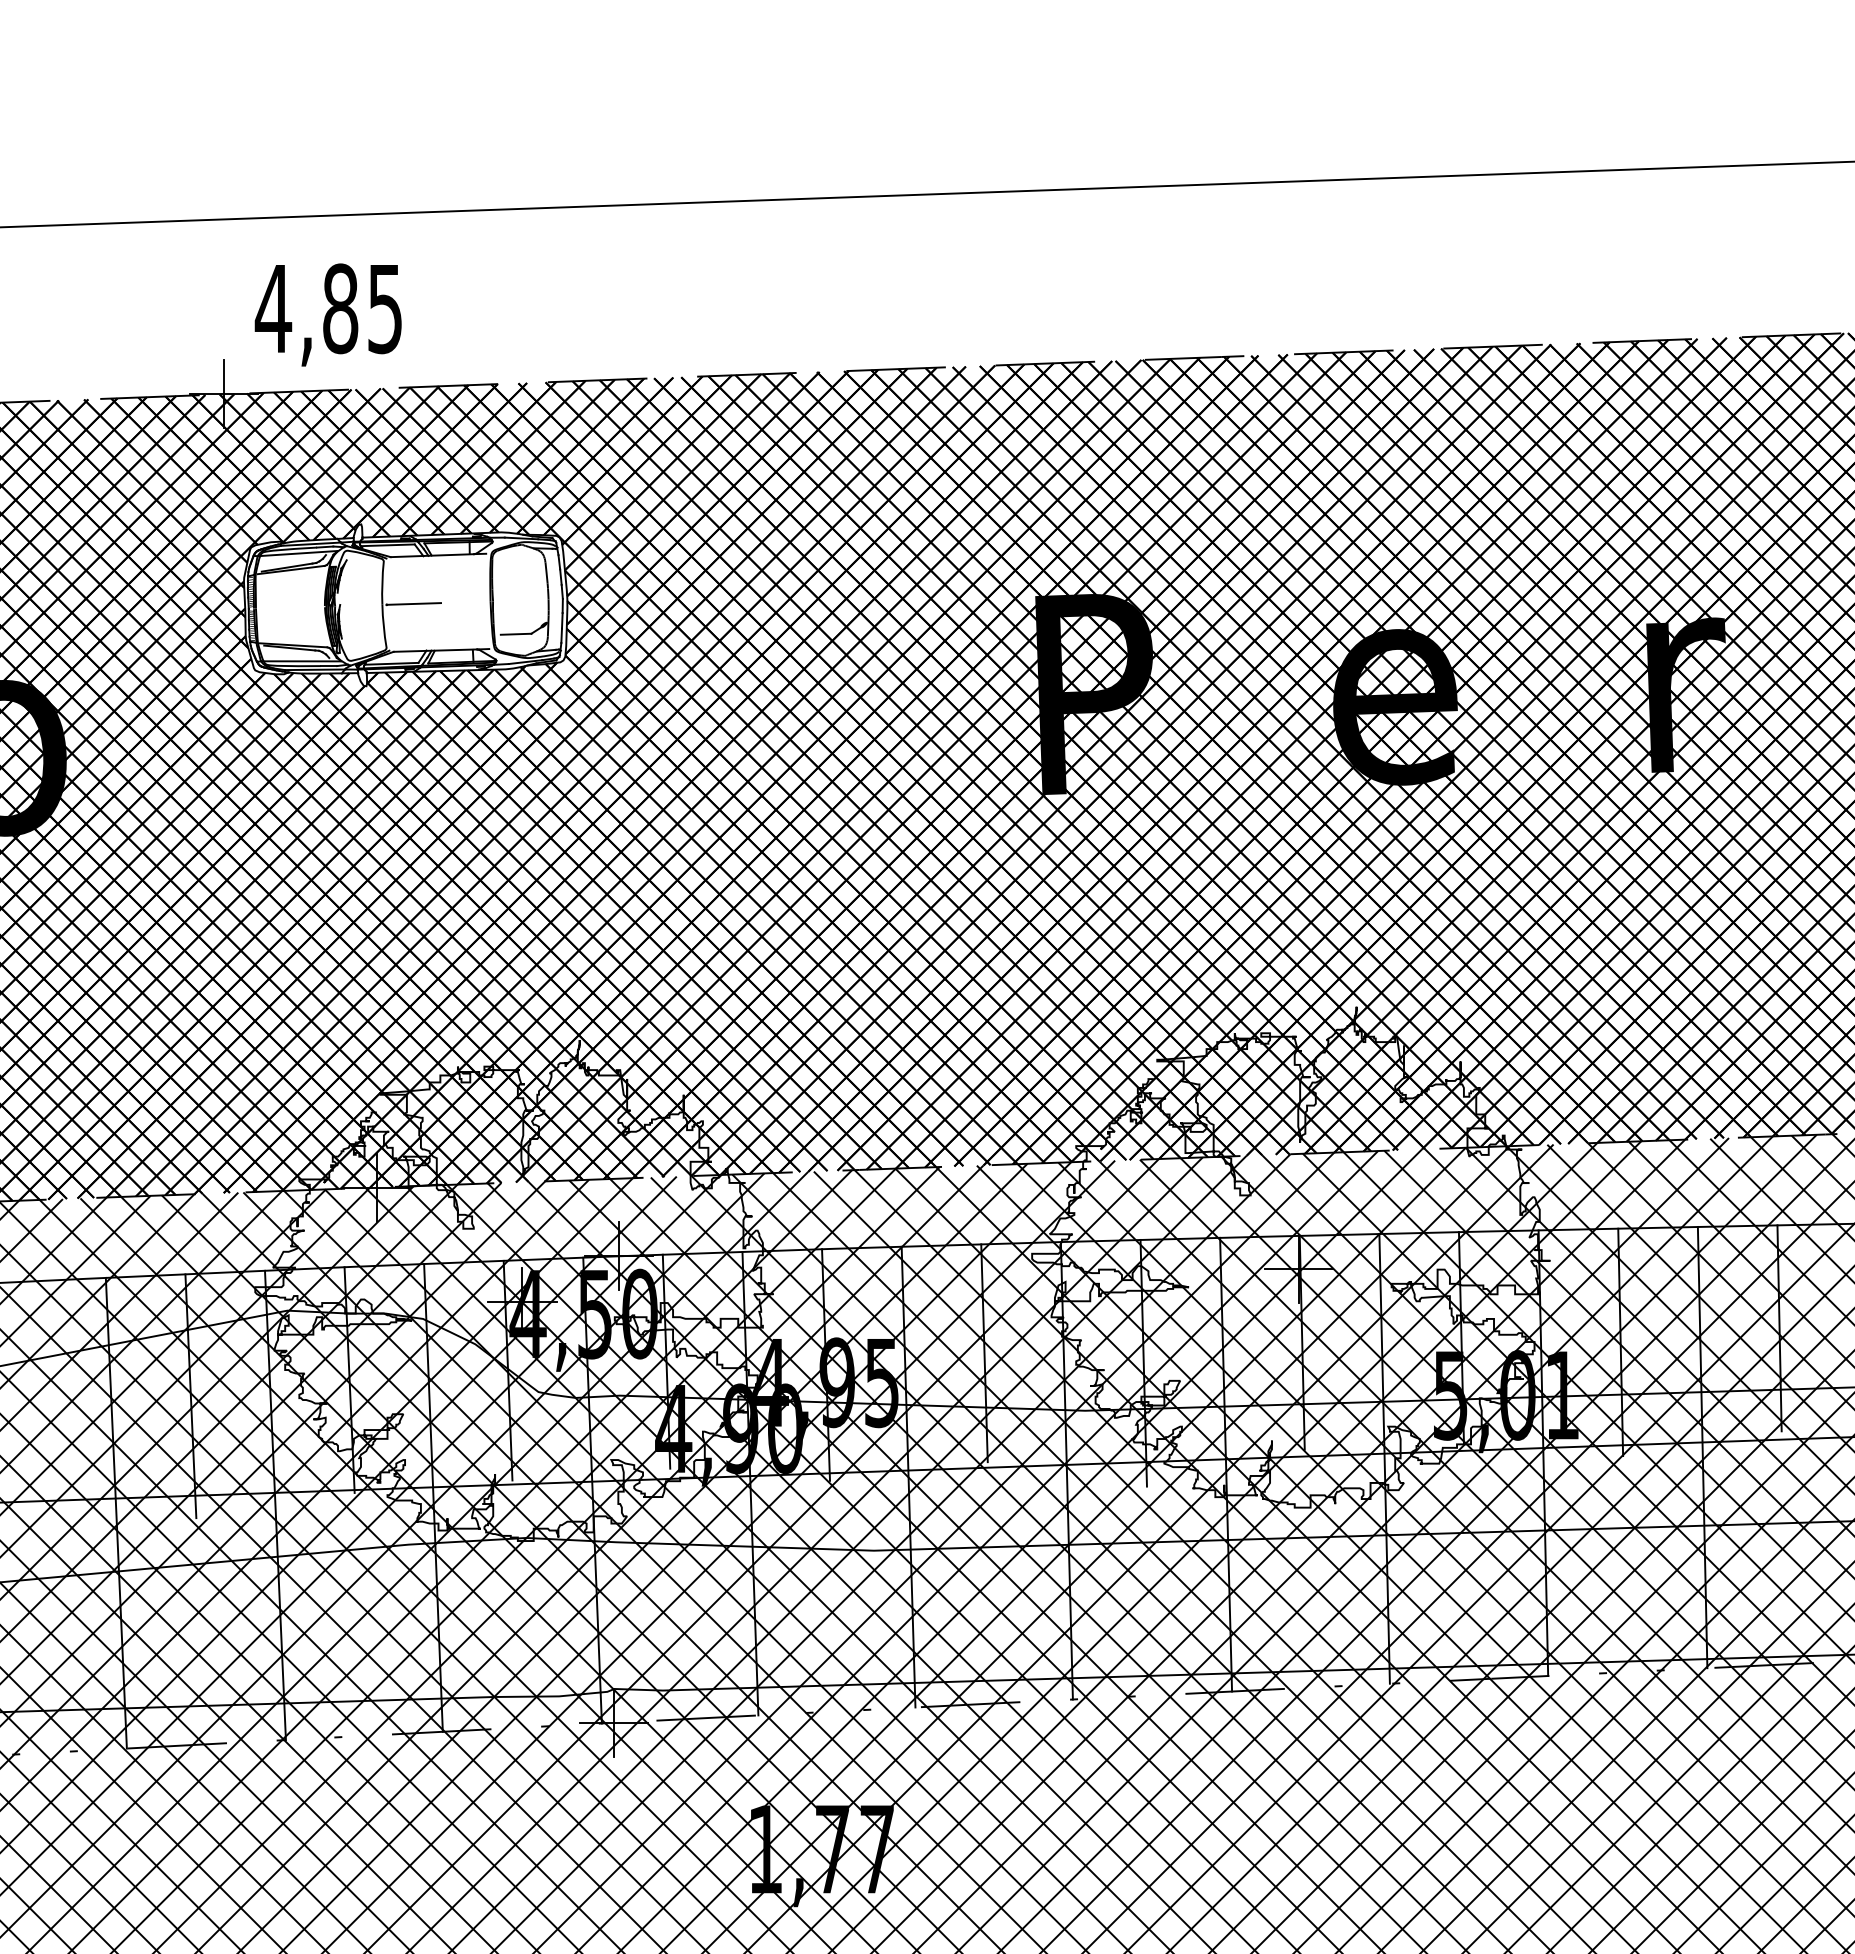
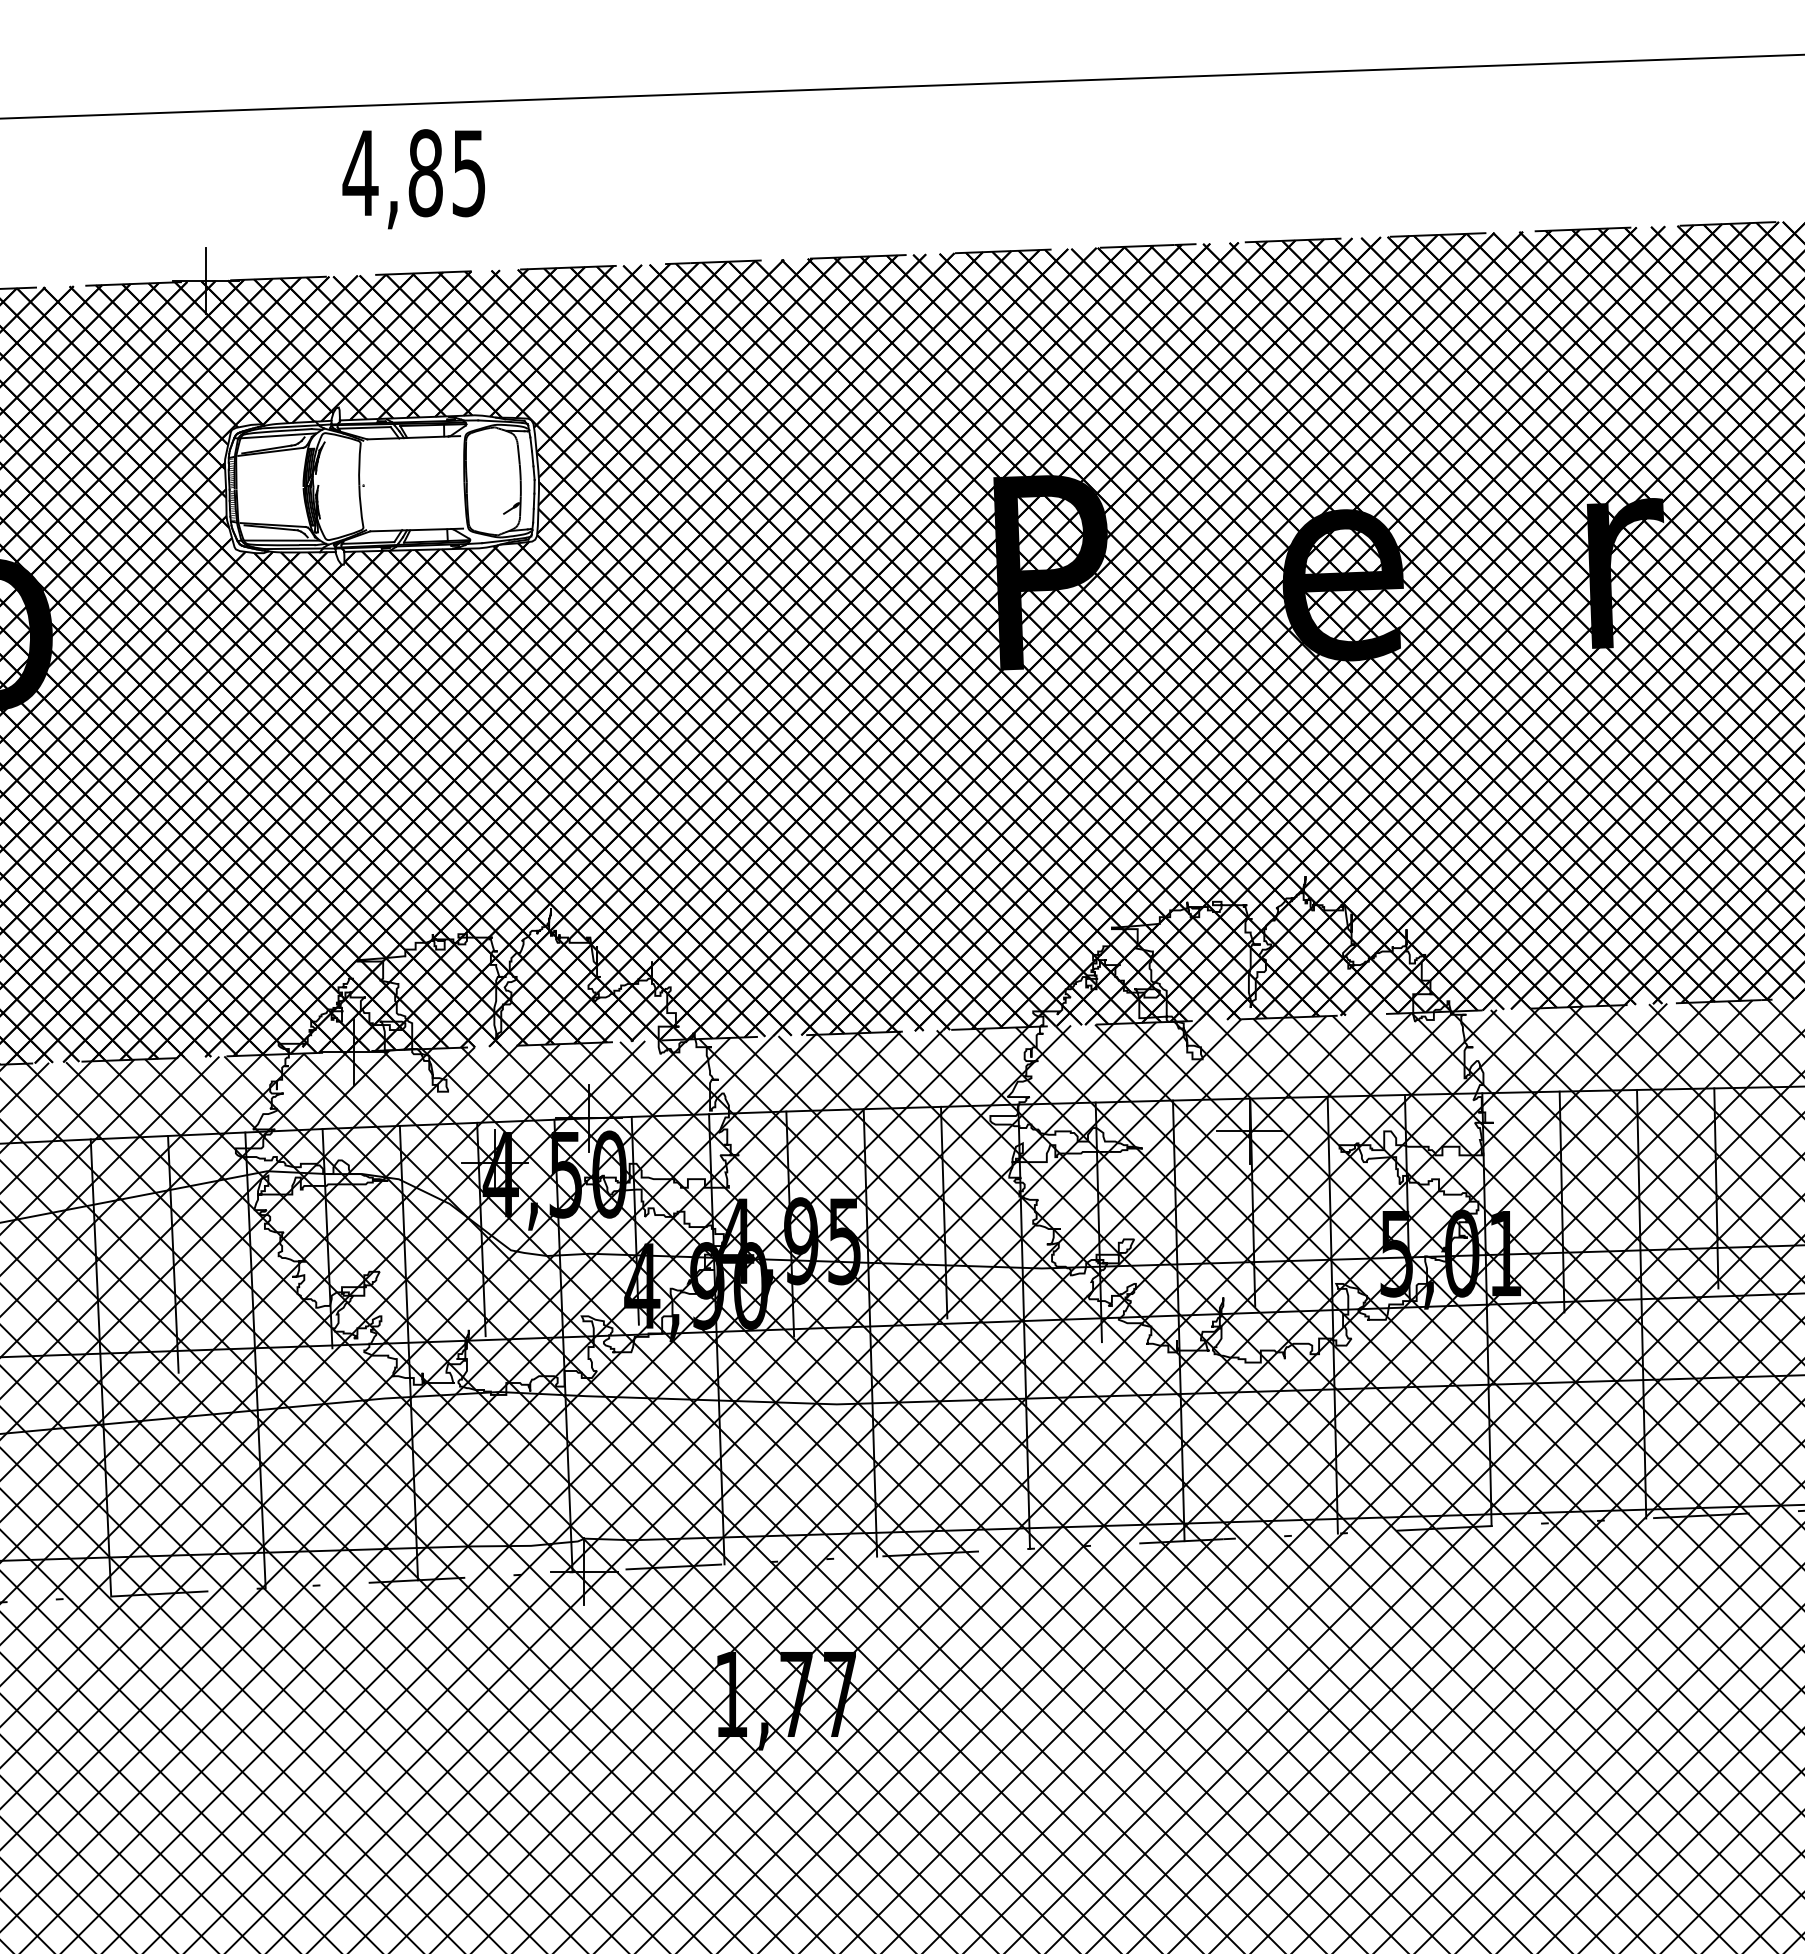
text: (327, 315) -> (413, 179), moved
line: (413, 603) -> (389, 484), removed
line: (516, 633) -> (489, 513), removed

